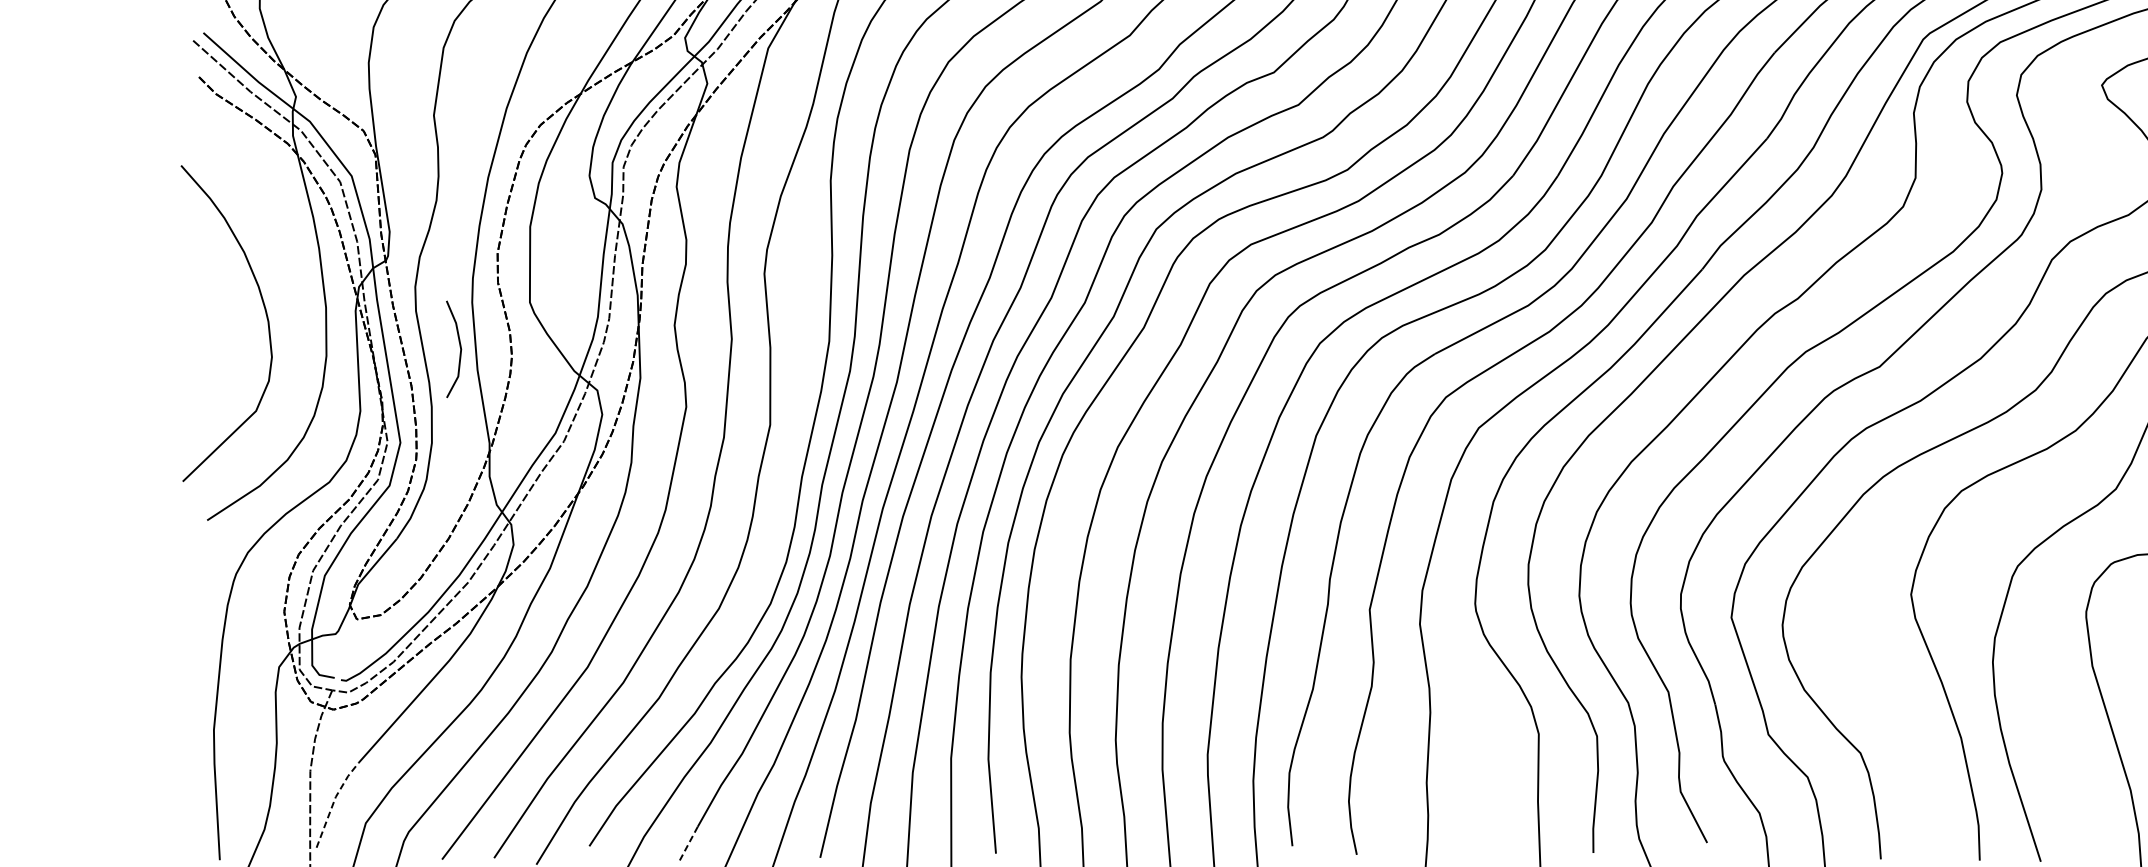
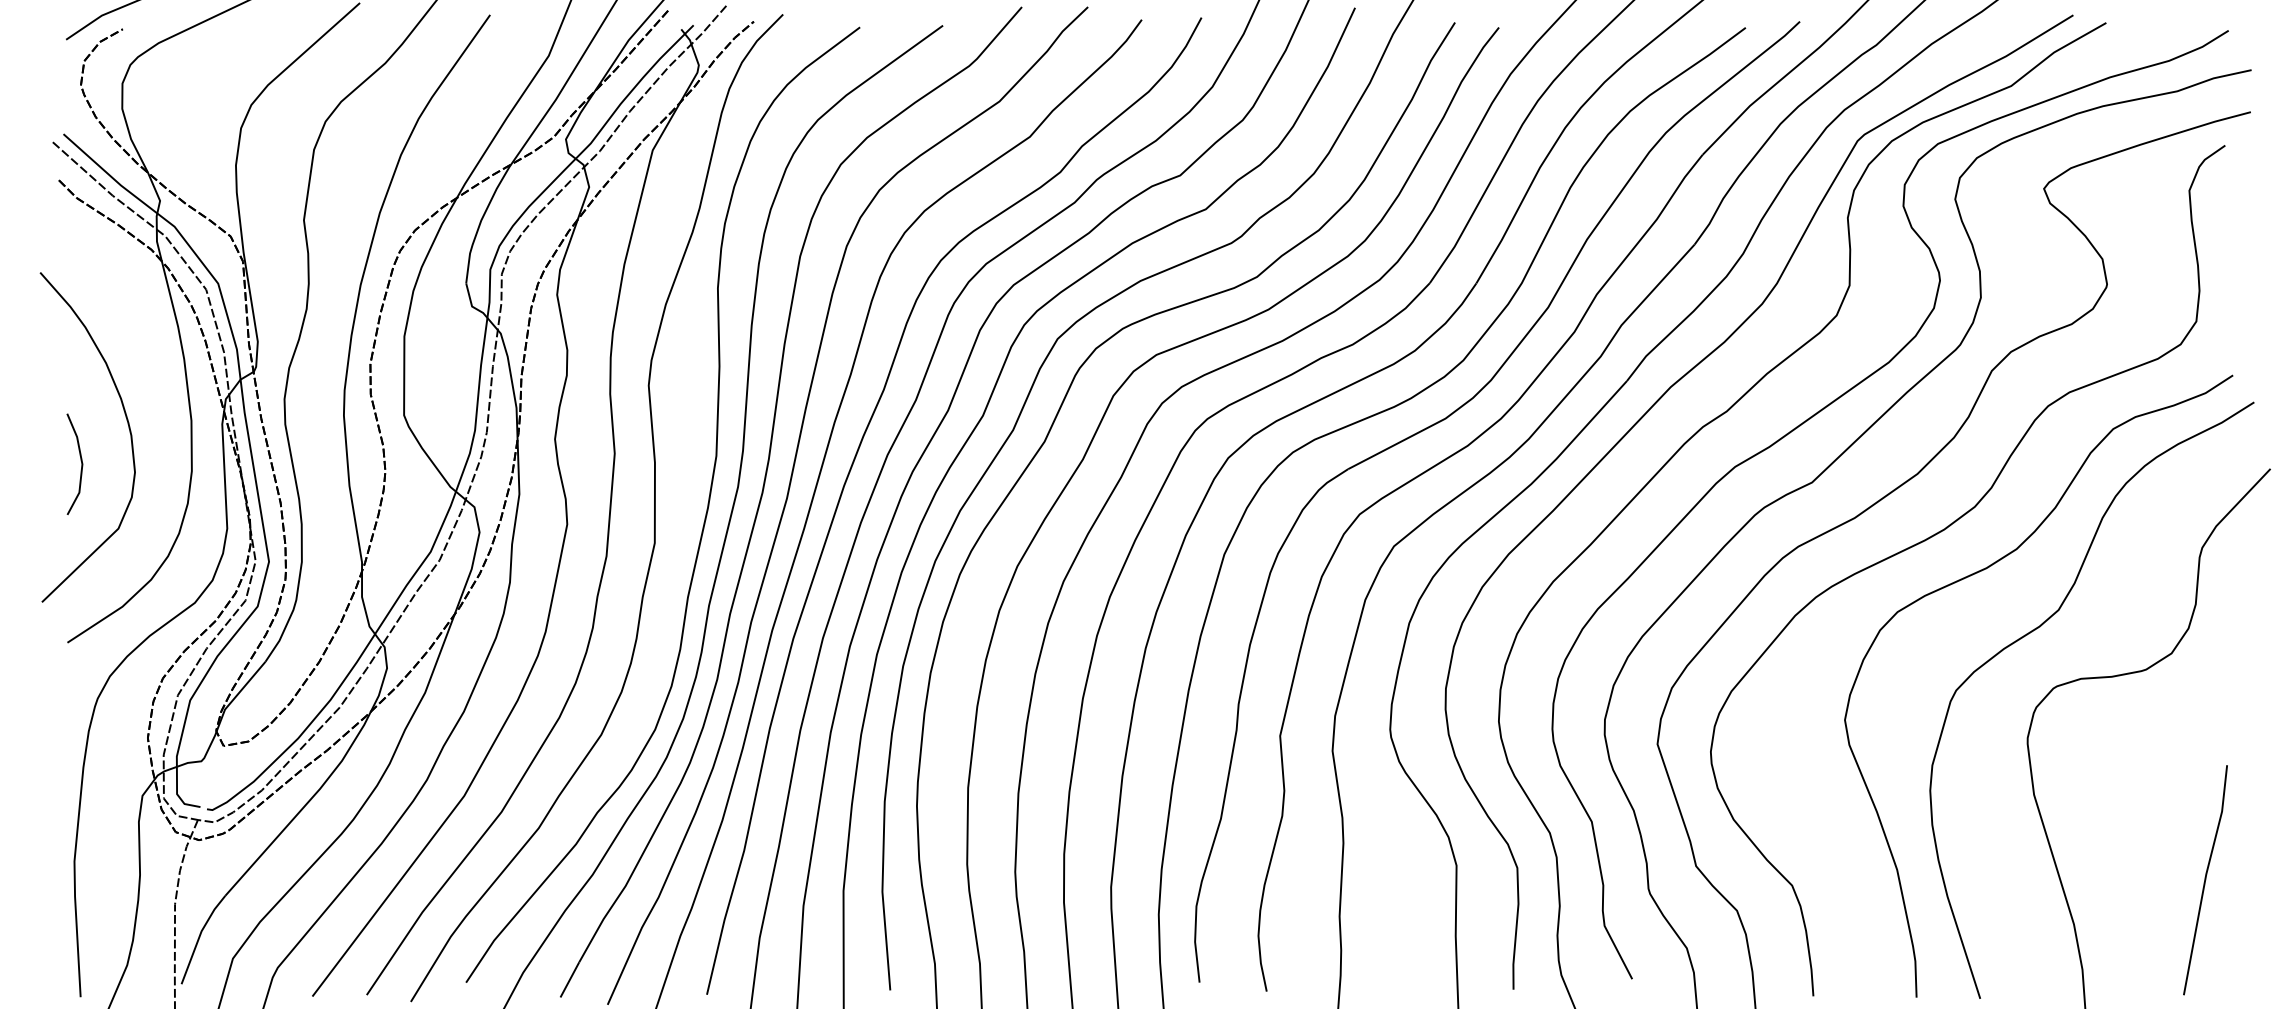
line: (459, 345) -> (80, 460), moved
line: (333, 801) -> (199, 935), dashed -> solid
line: (688, 843) -> (569, 979), dashed -> solid

